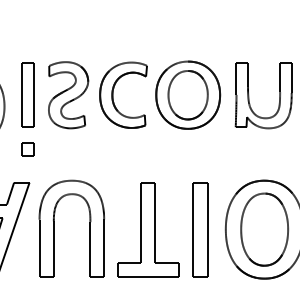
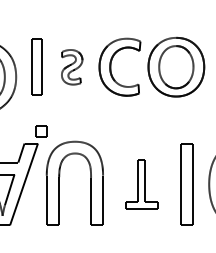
part: (68, 95) -> (71, 67), size x0.6
part: (27, 149) -> (41, 131), moved
part: (148, 229) -> (141, 184), size x0.6

